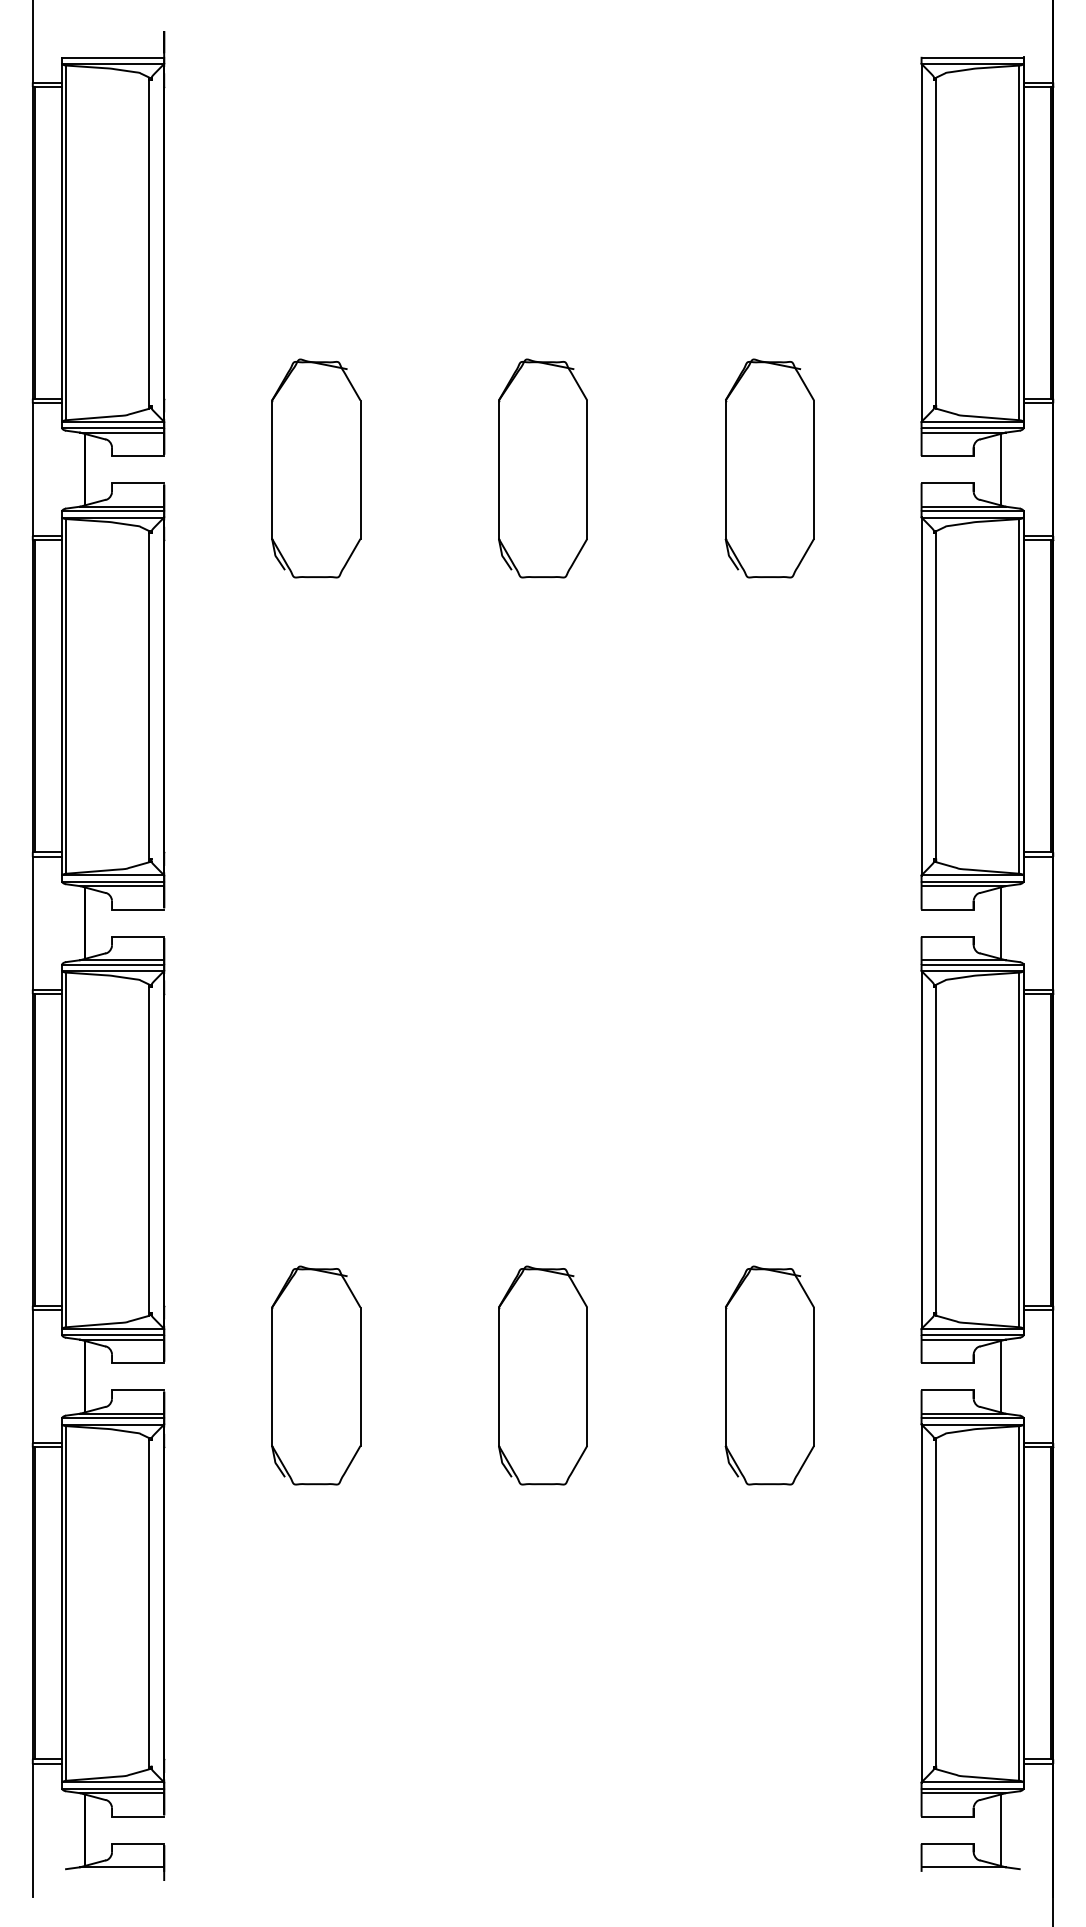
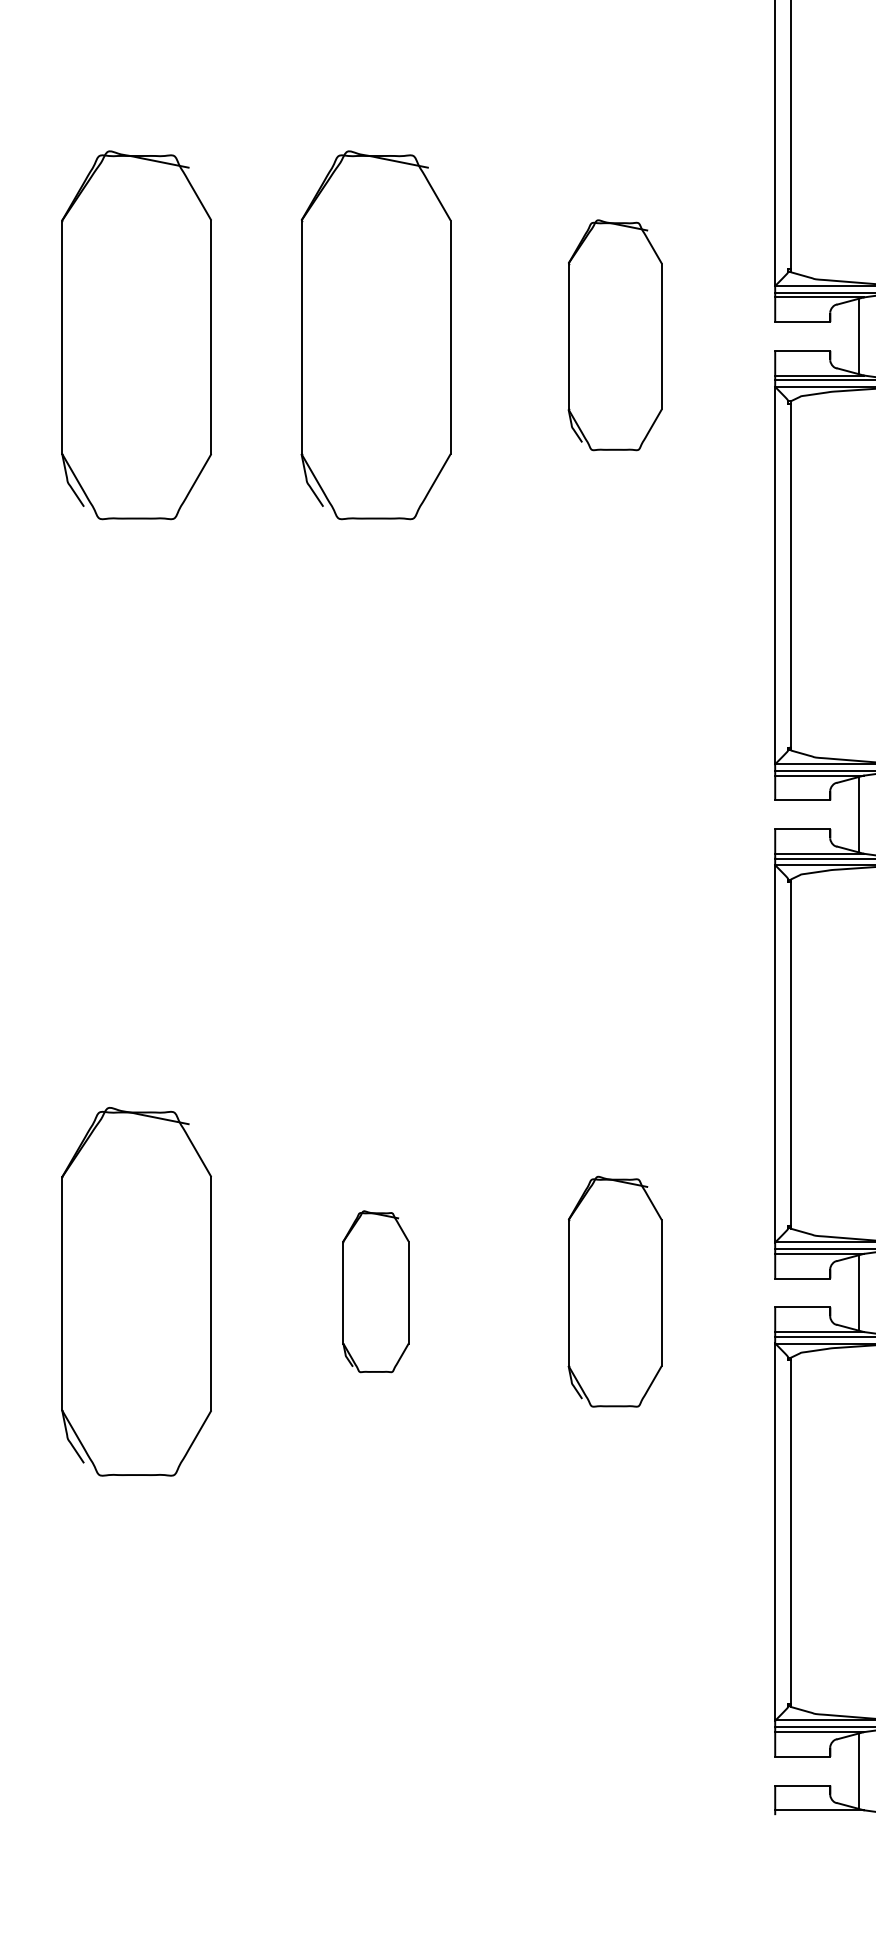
part: (316, 468) -> (137, 335), size x1.6
part: (542, 468) -> (375, 335), size x1.6
part: (316, 1375) -> (137, 1291), size x1.6
part: (542, 1375) -> (375, 1291), size x0.7

